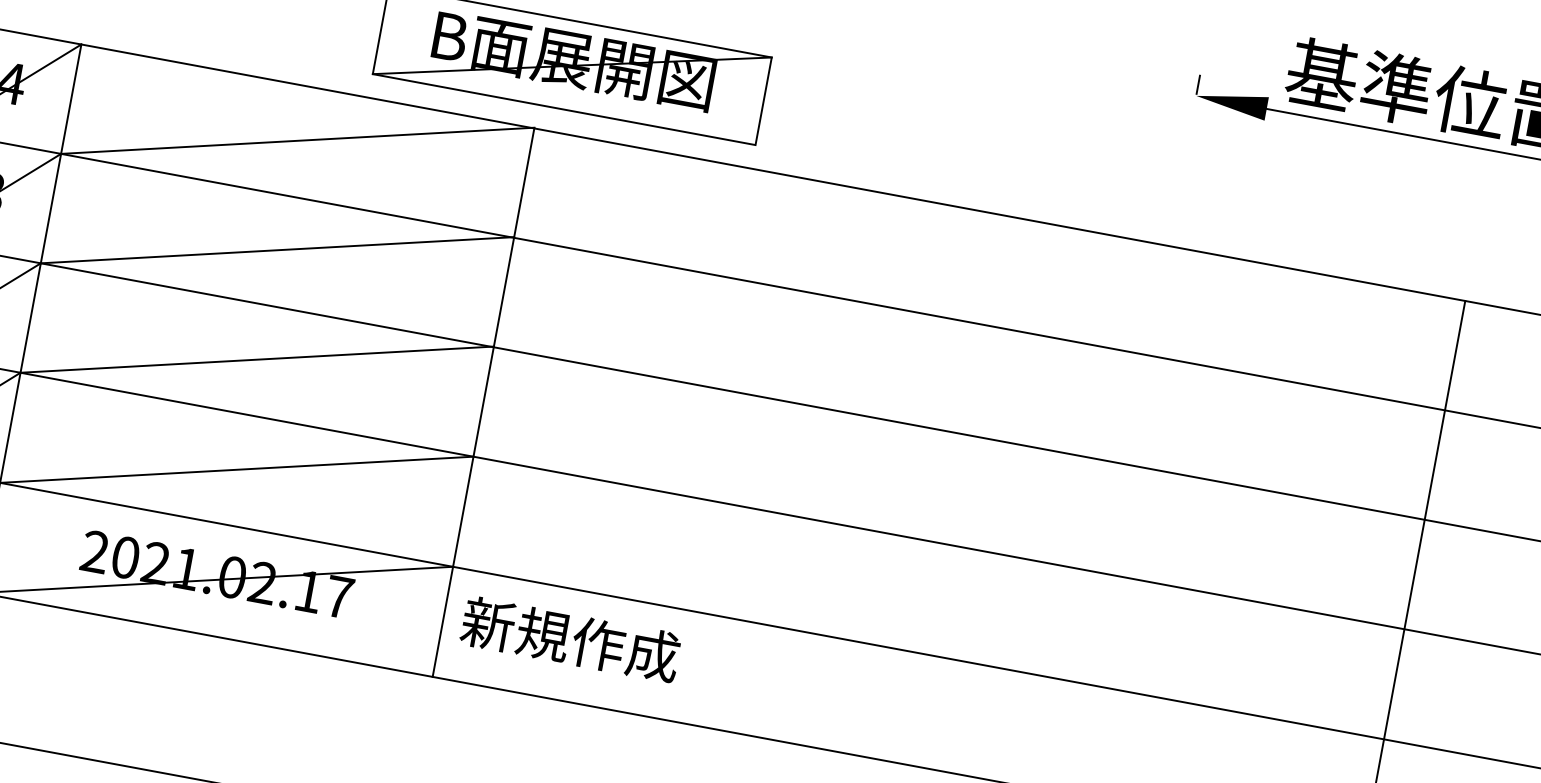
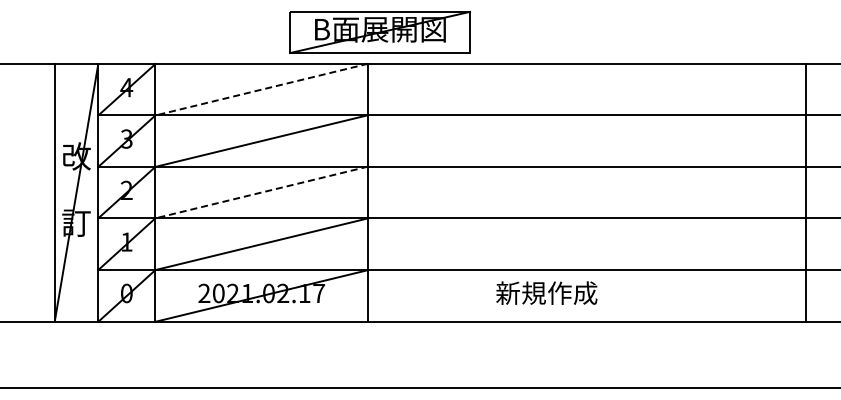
line: (297, 140) -> (261, 89), solid -> dashed
line: (256, 359) -> (261, 192), solid -> dashed
text: (570, 637) -> (546, 292), moved

